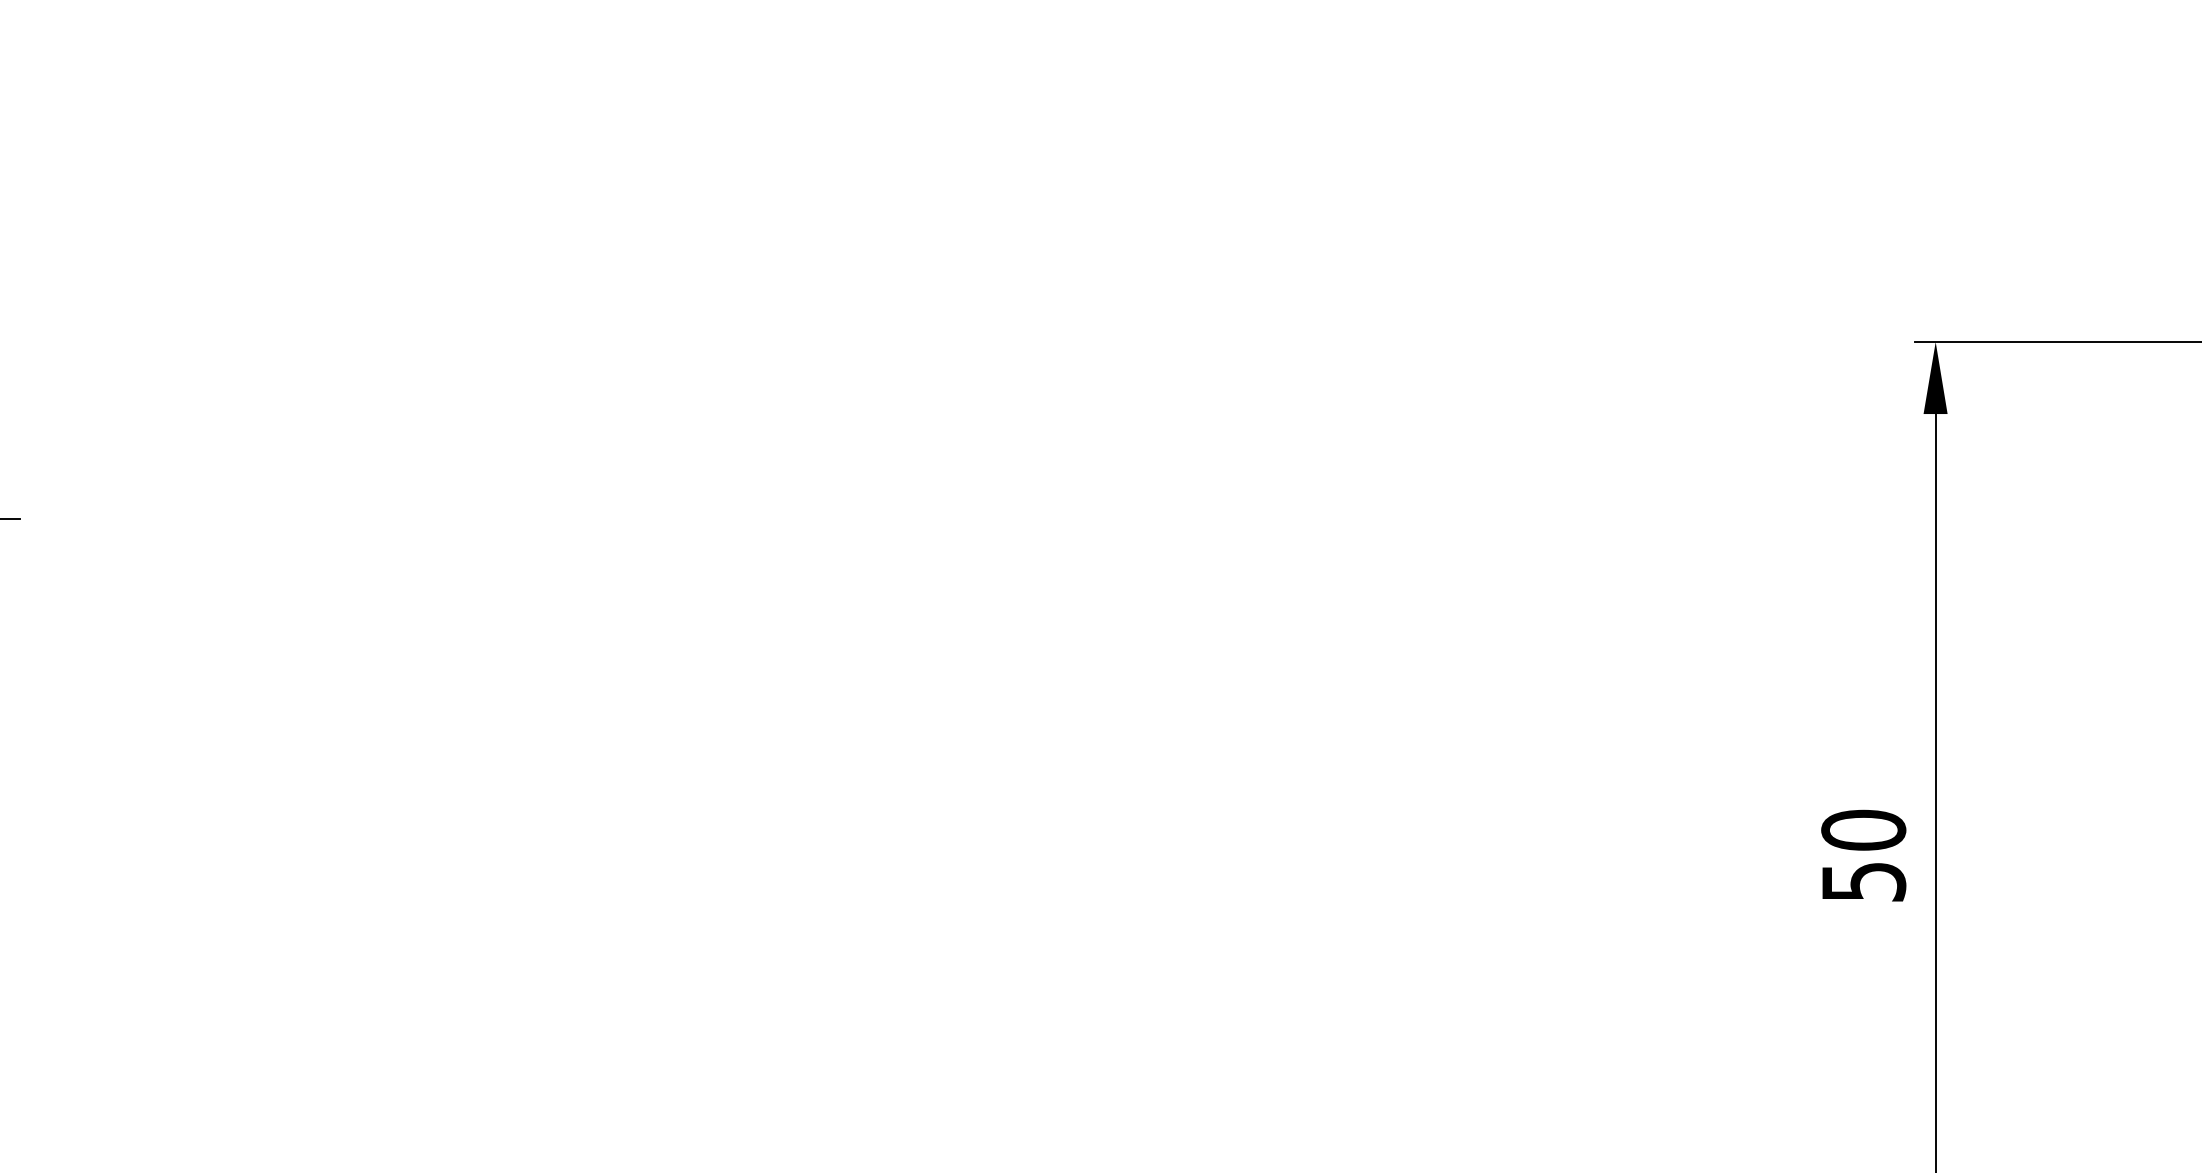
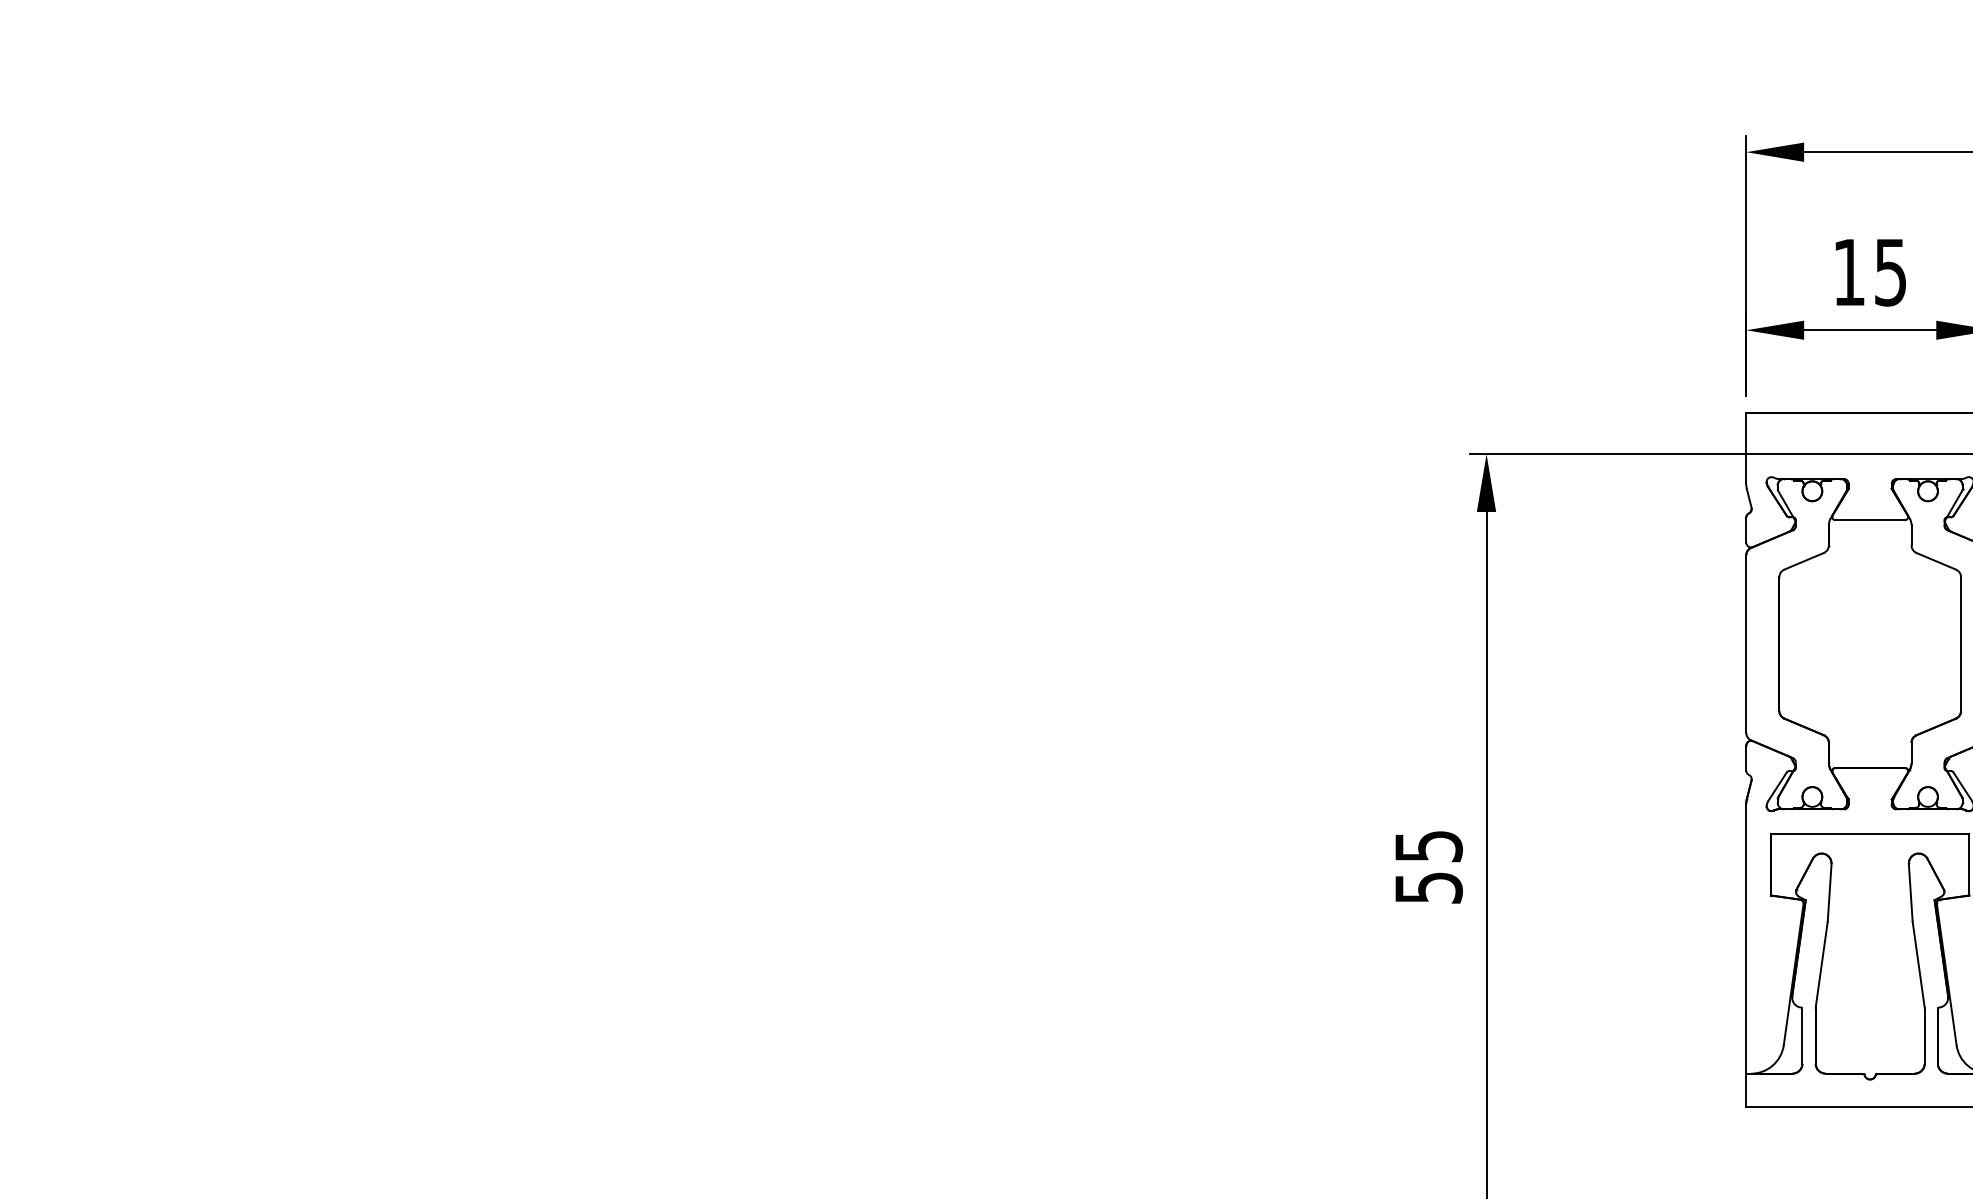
text: (1863, 830) -> (1428, 846), 50 -> 55

